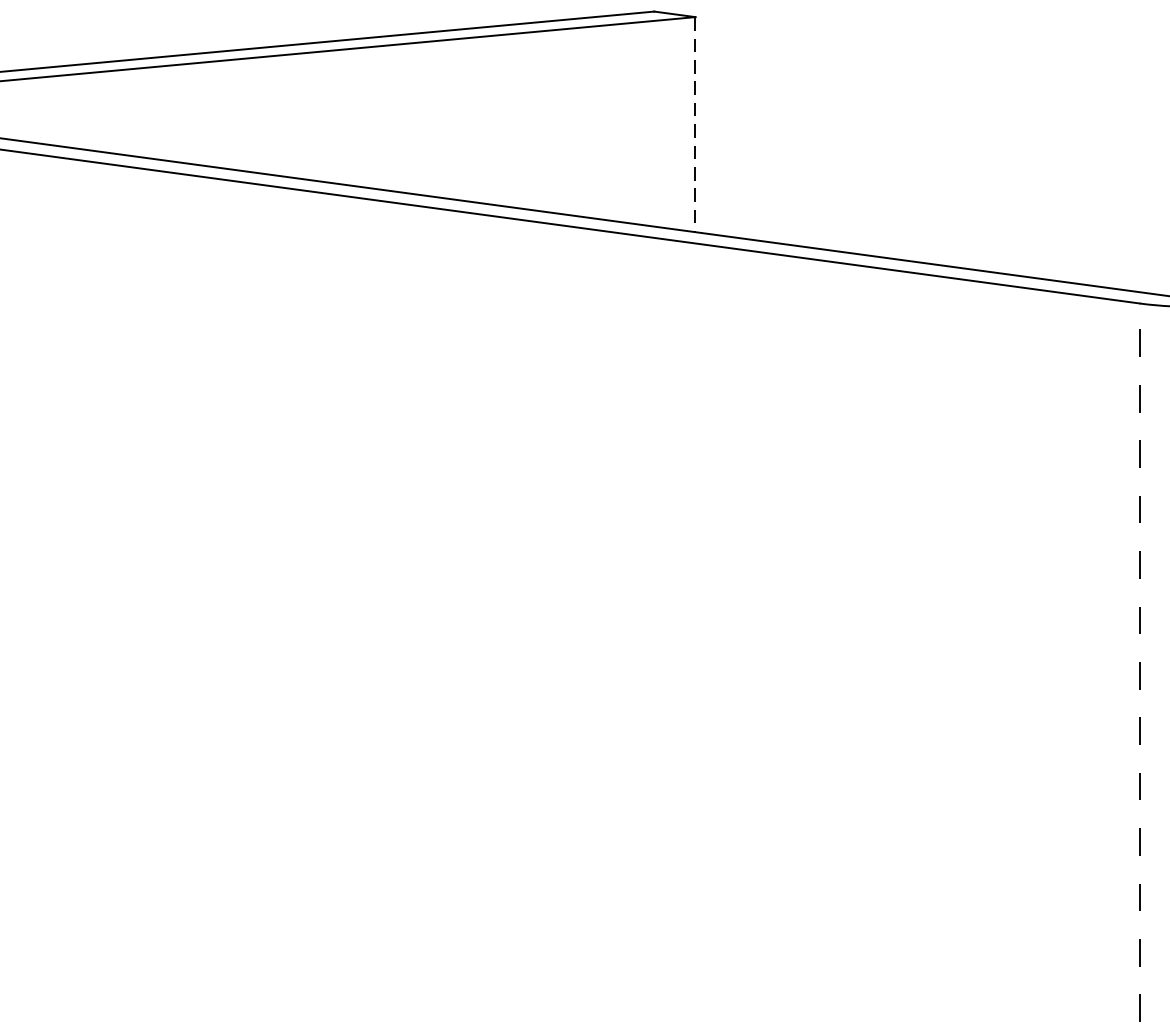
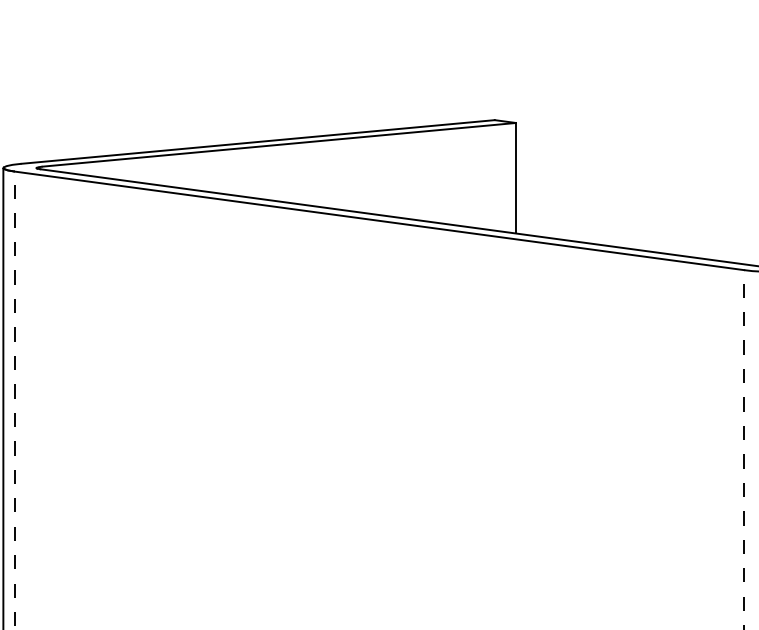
line: (694, 125) -> (515, 178), dashed -> solid

